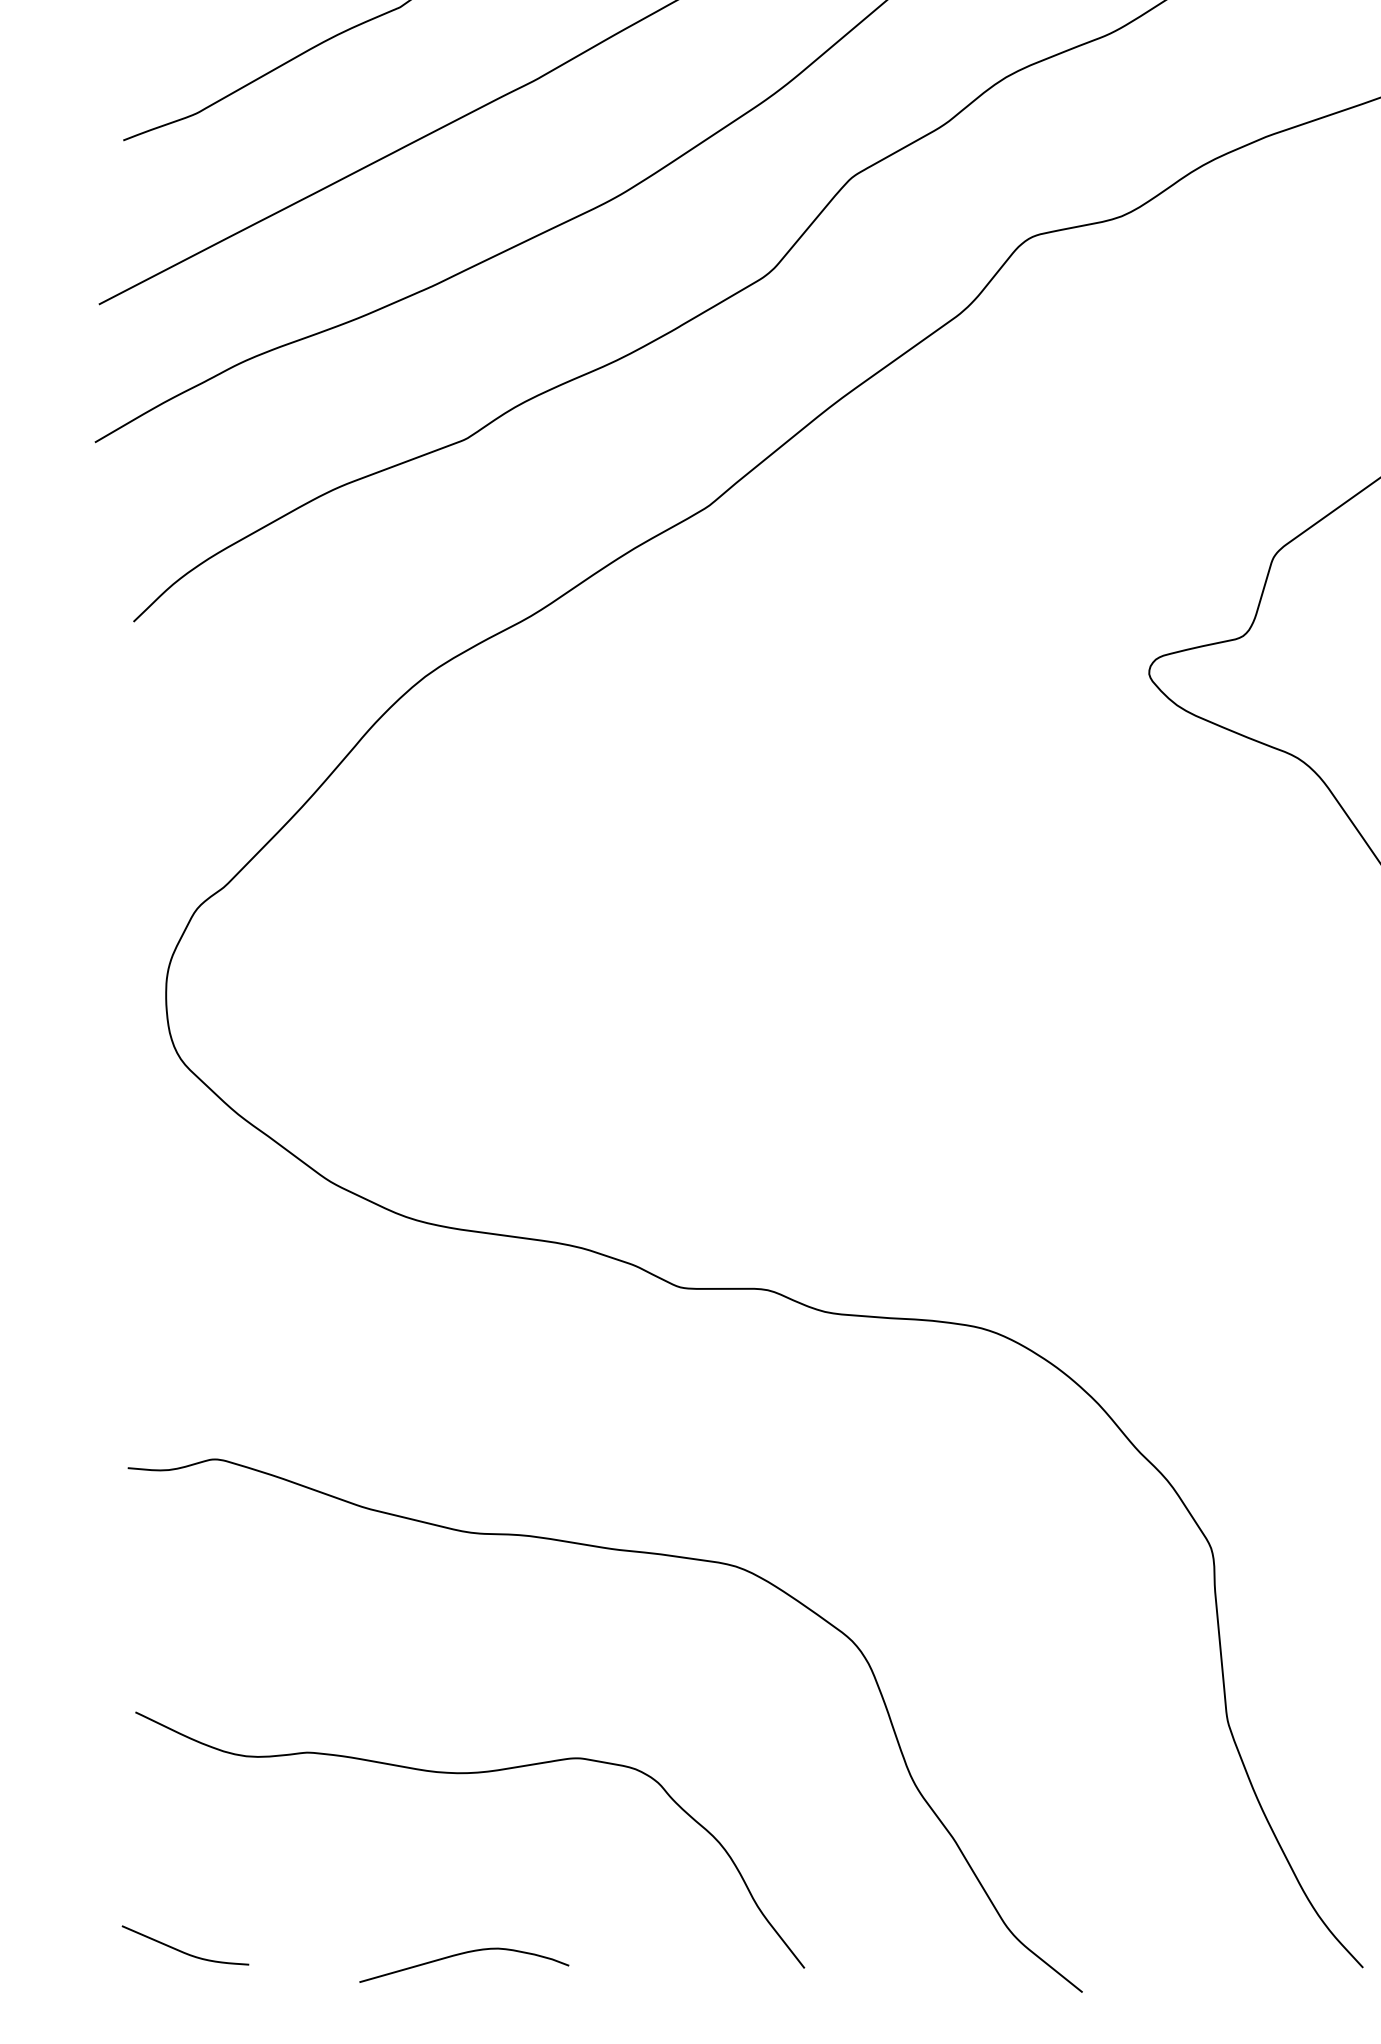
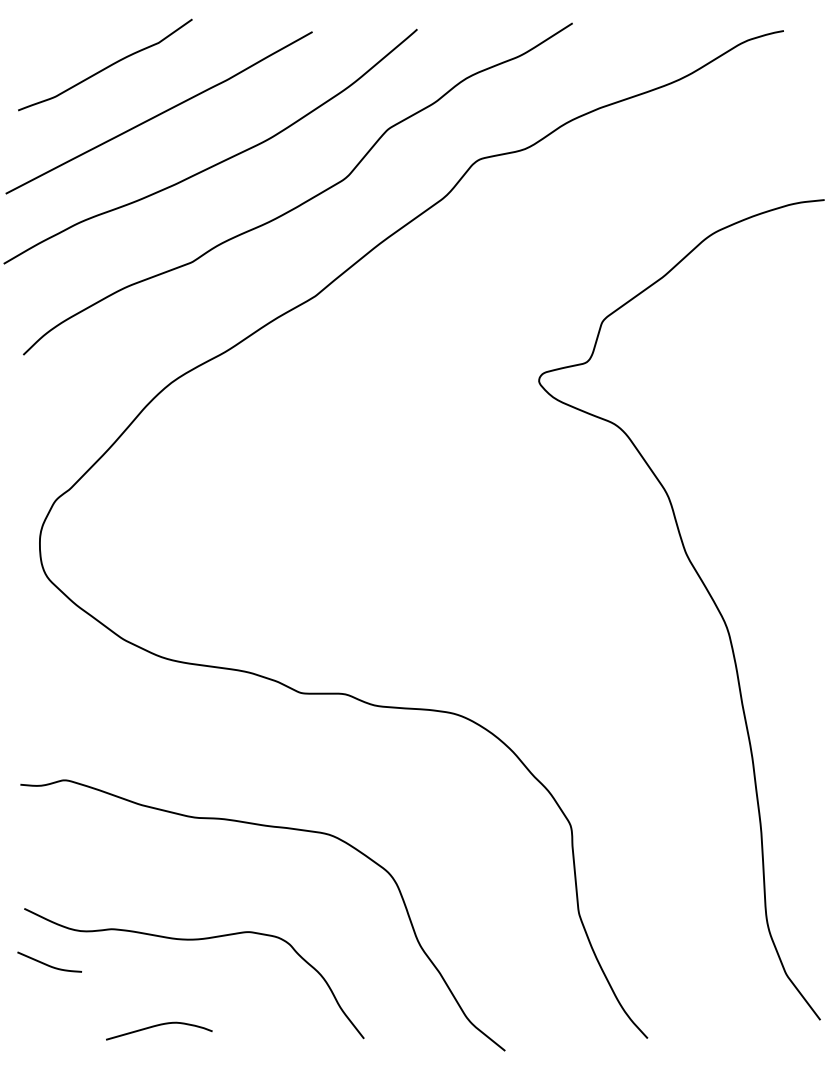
curve: (183, 1950) -> (48, 964), moved
curve: (462, 1956) -> (158, 1026), moved

